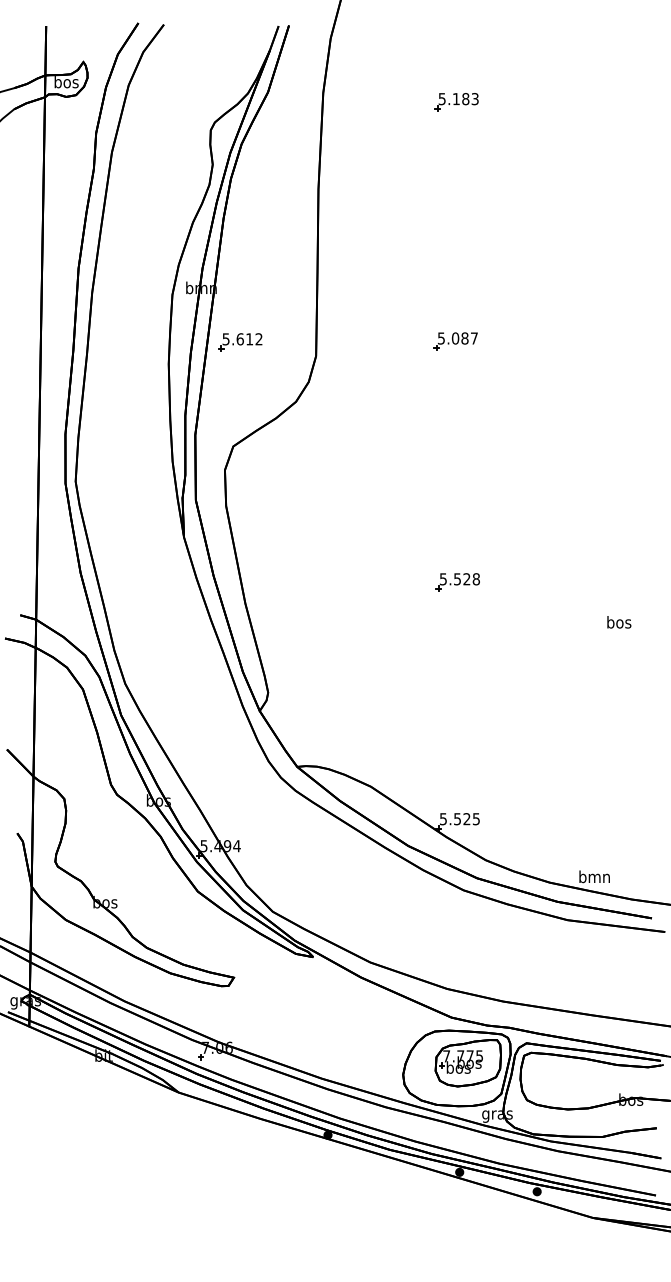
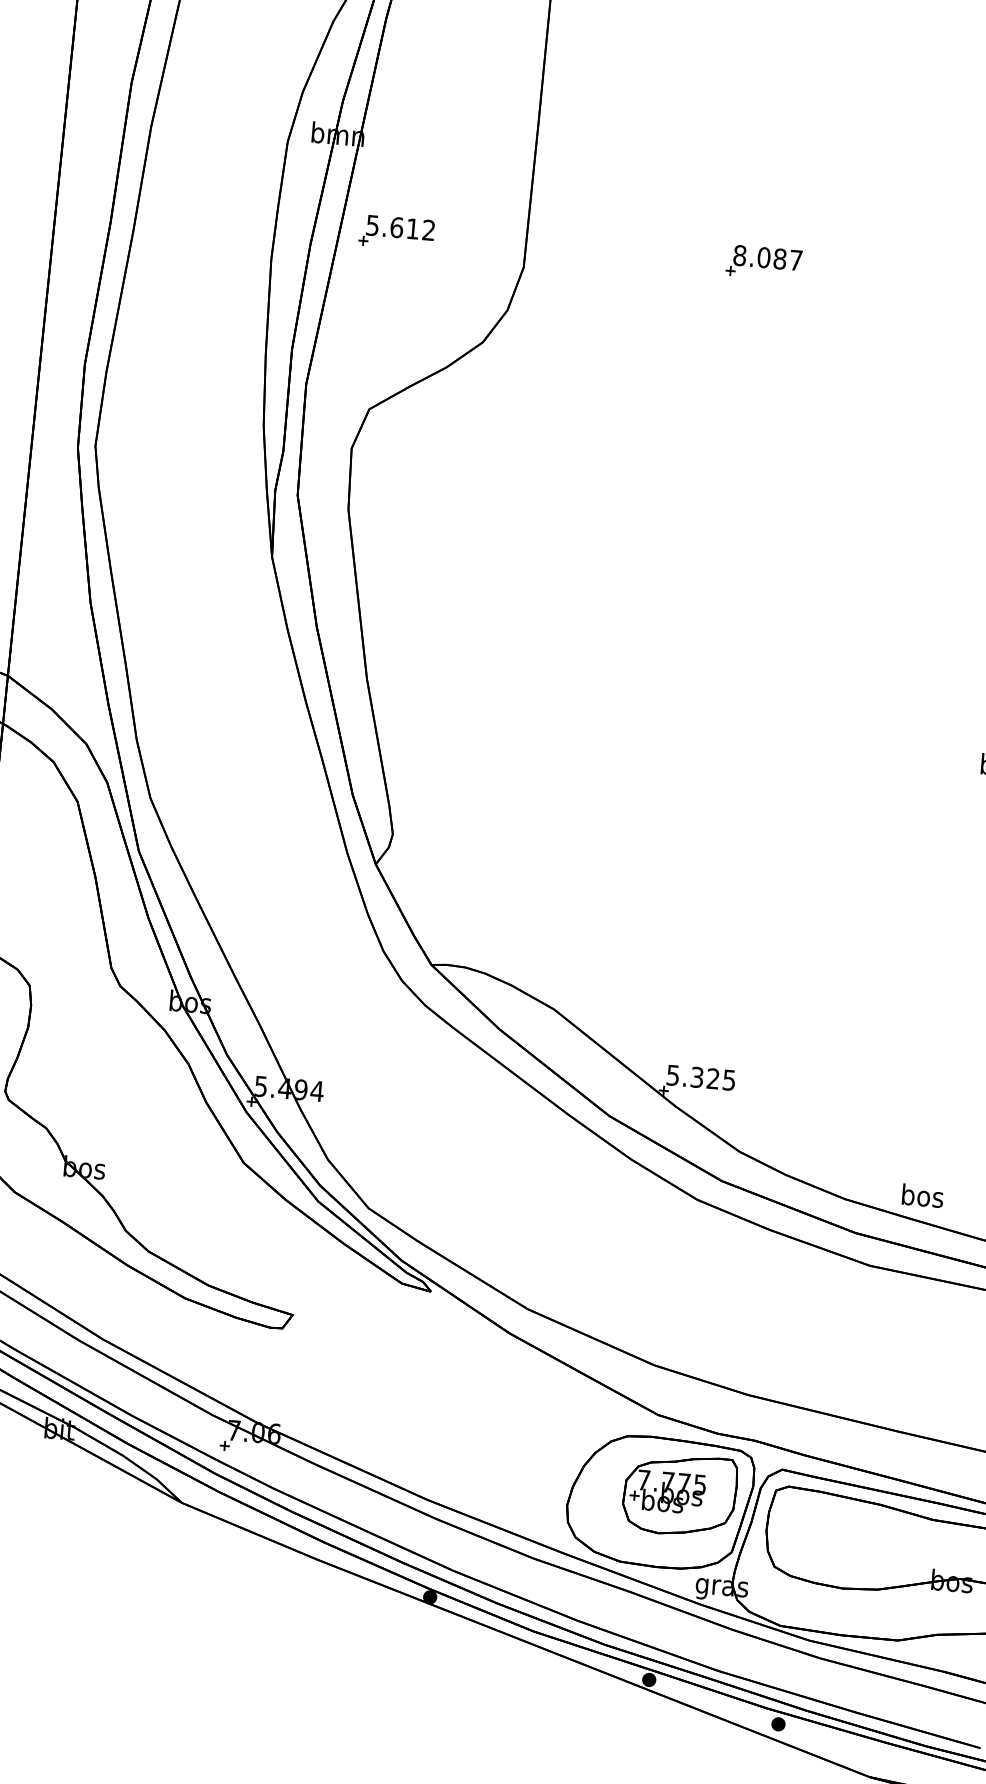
text: (441, 338) -> (740, 255), 5.087 -> 8.087
part: (457, 582) -> (731, 673), removed
text: (457, 818) -> (697, 1076), 5.525 -> 5.325
text: (594, 876) -> (922, 1195), bmn -> bos

